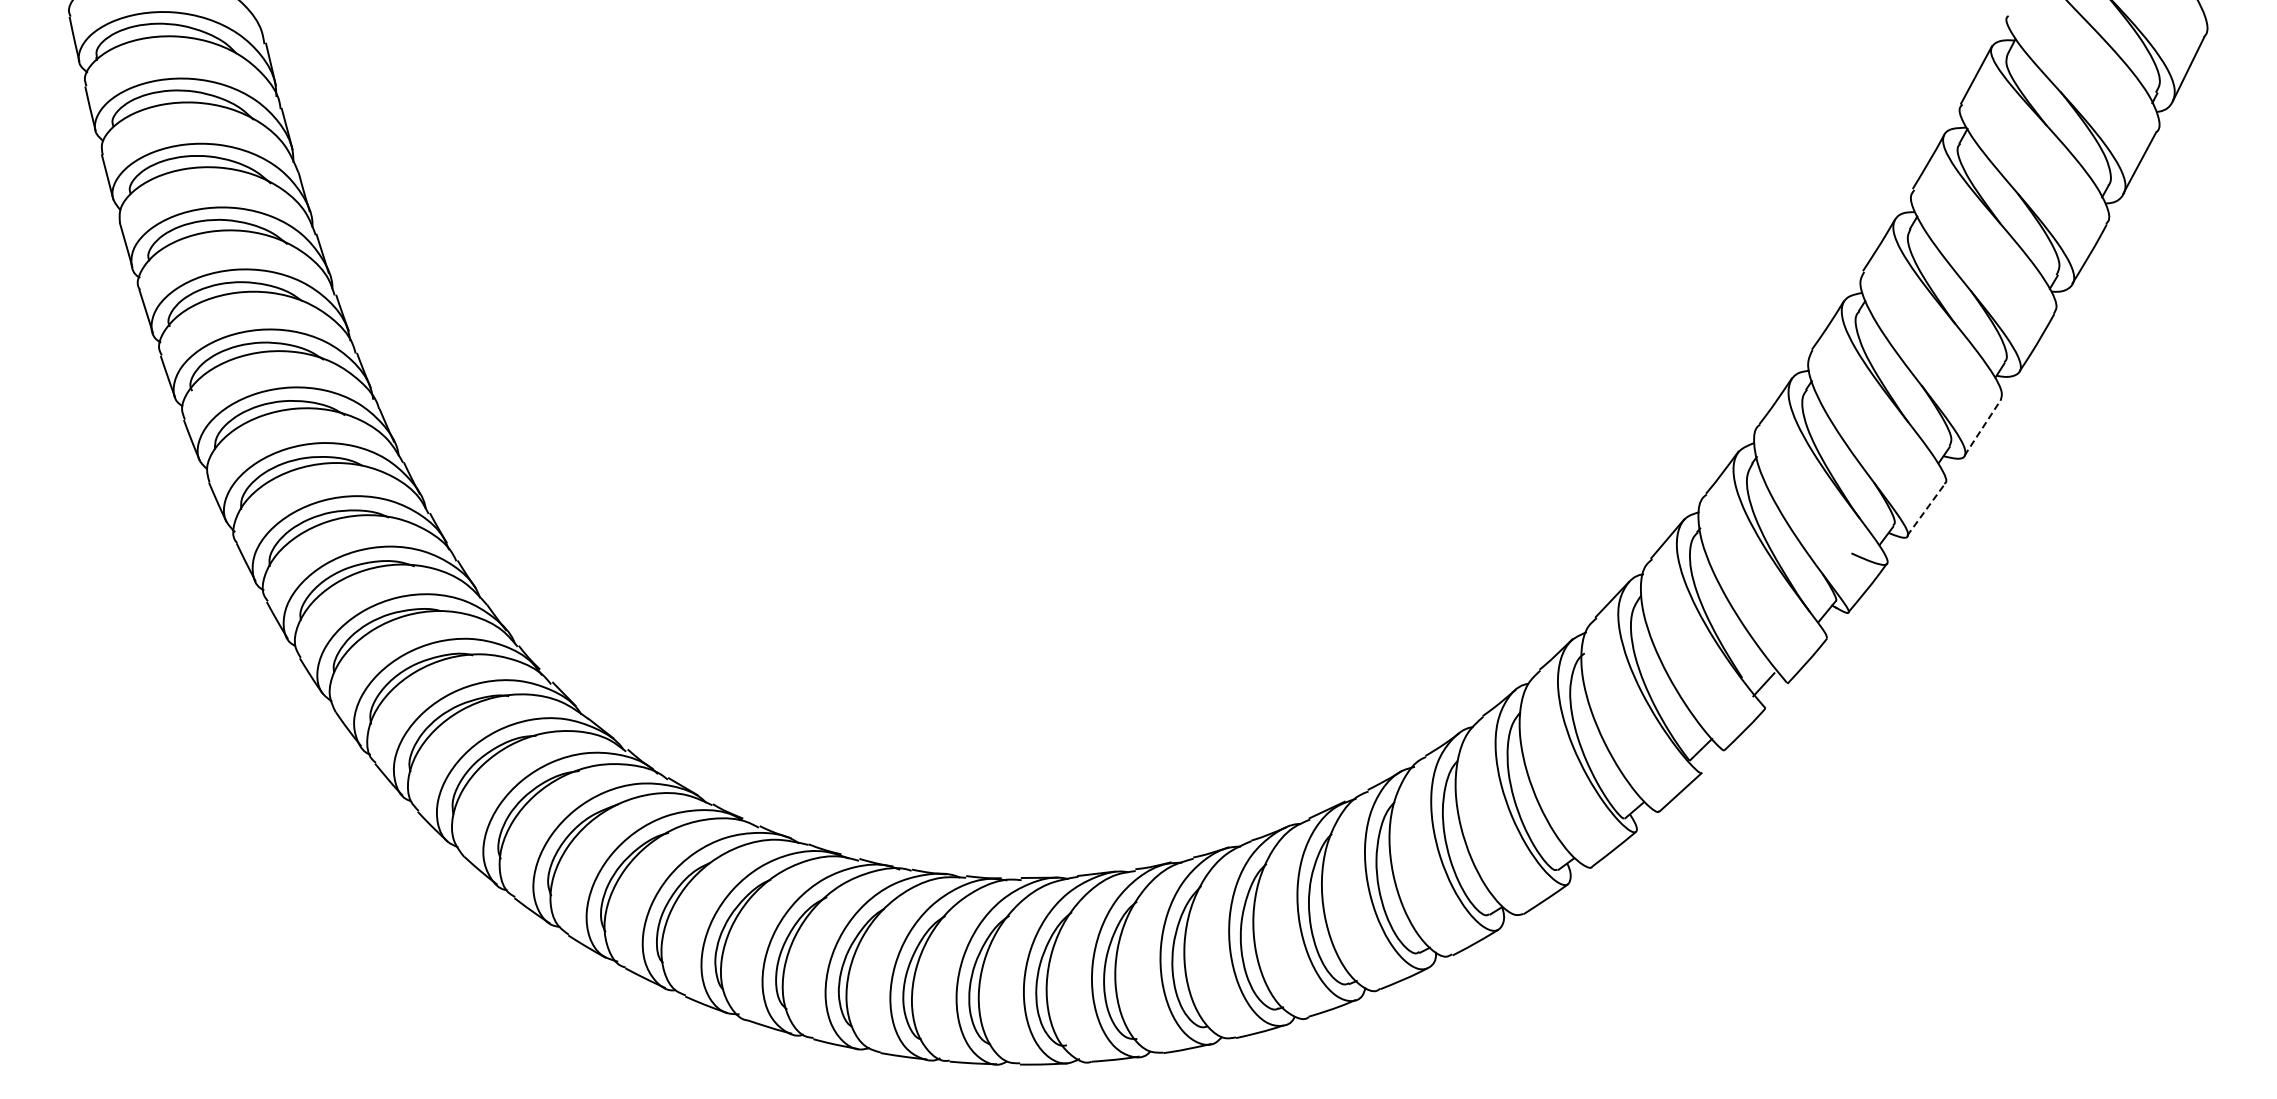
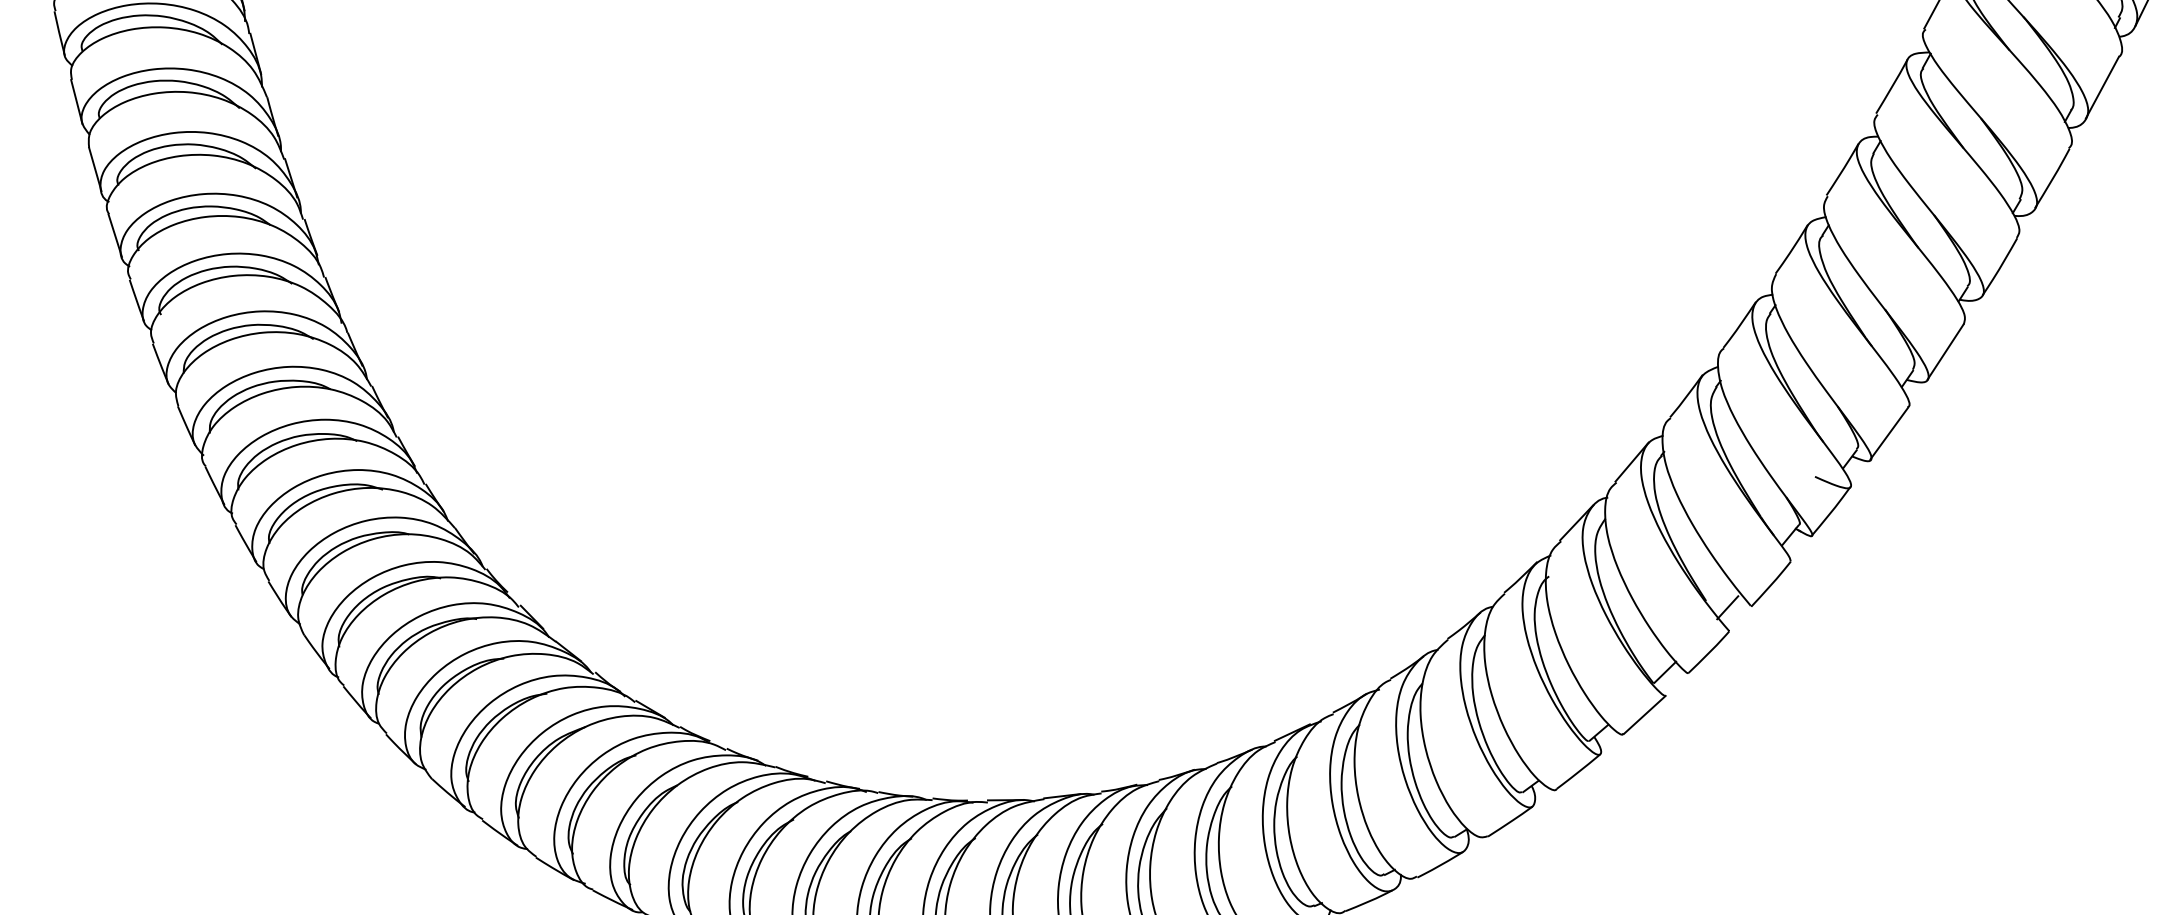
line: (1982, 428) -> (1945, 352), dashed -> solid
line: (1926, 509) -> (1889, 433), dashed -> solid

